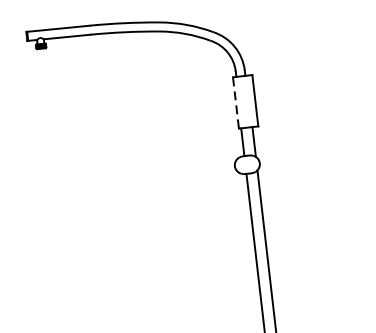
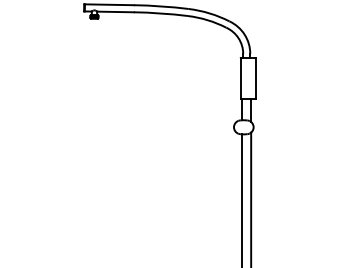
line: (235, 103) -> (240, 78), dashed -> solid

